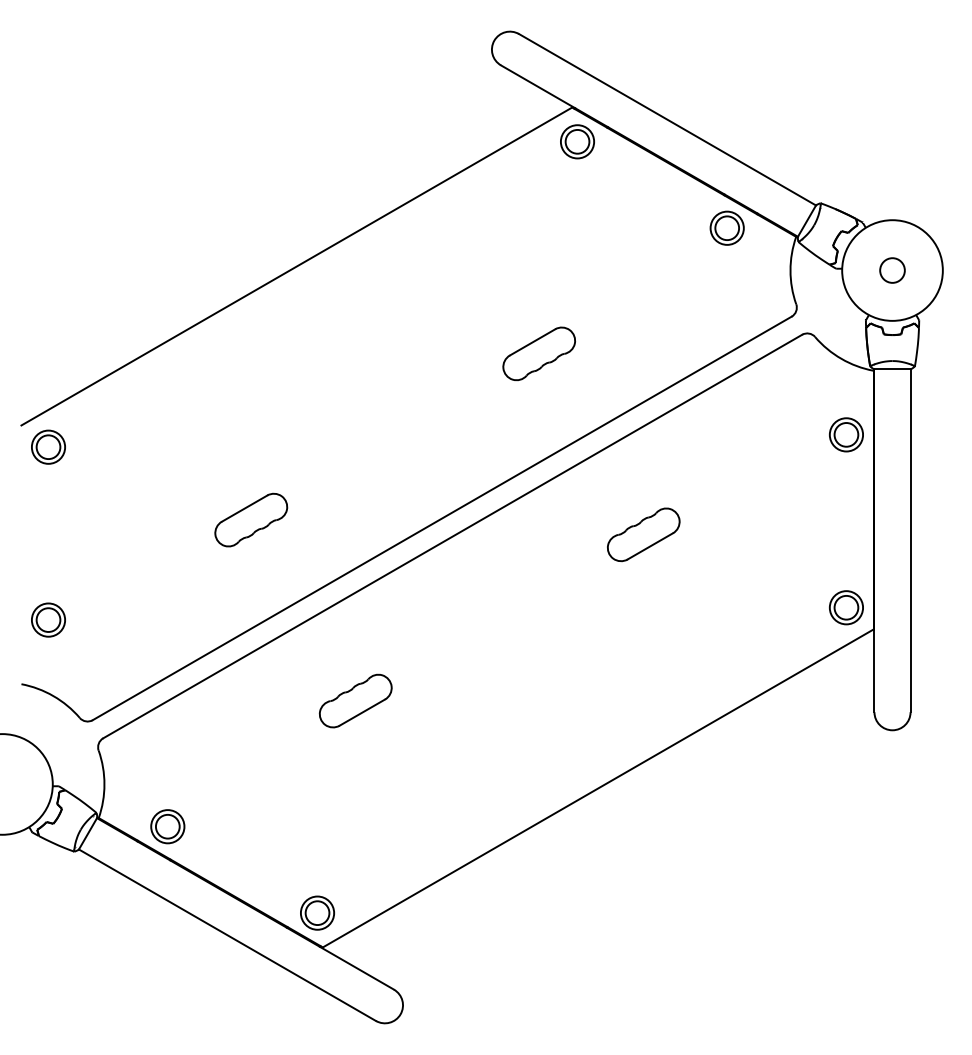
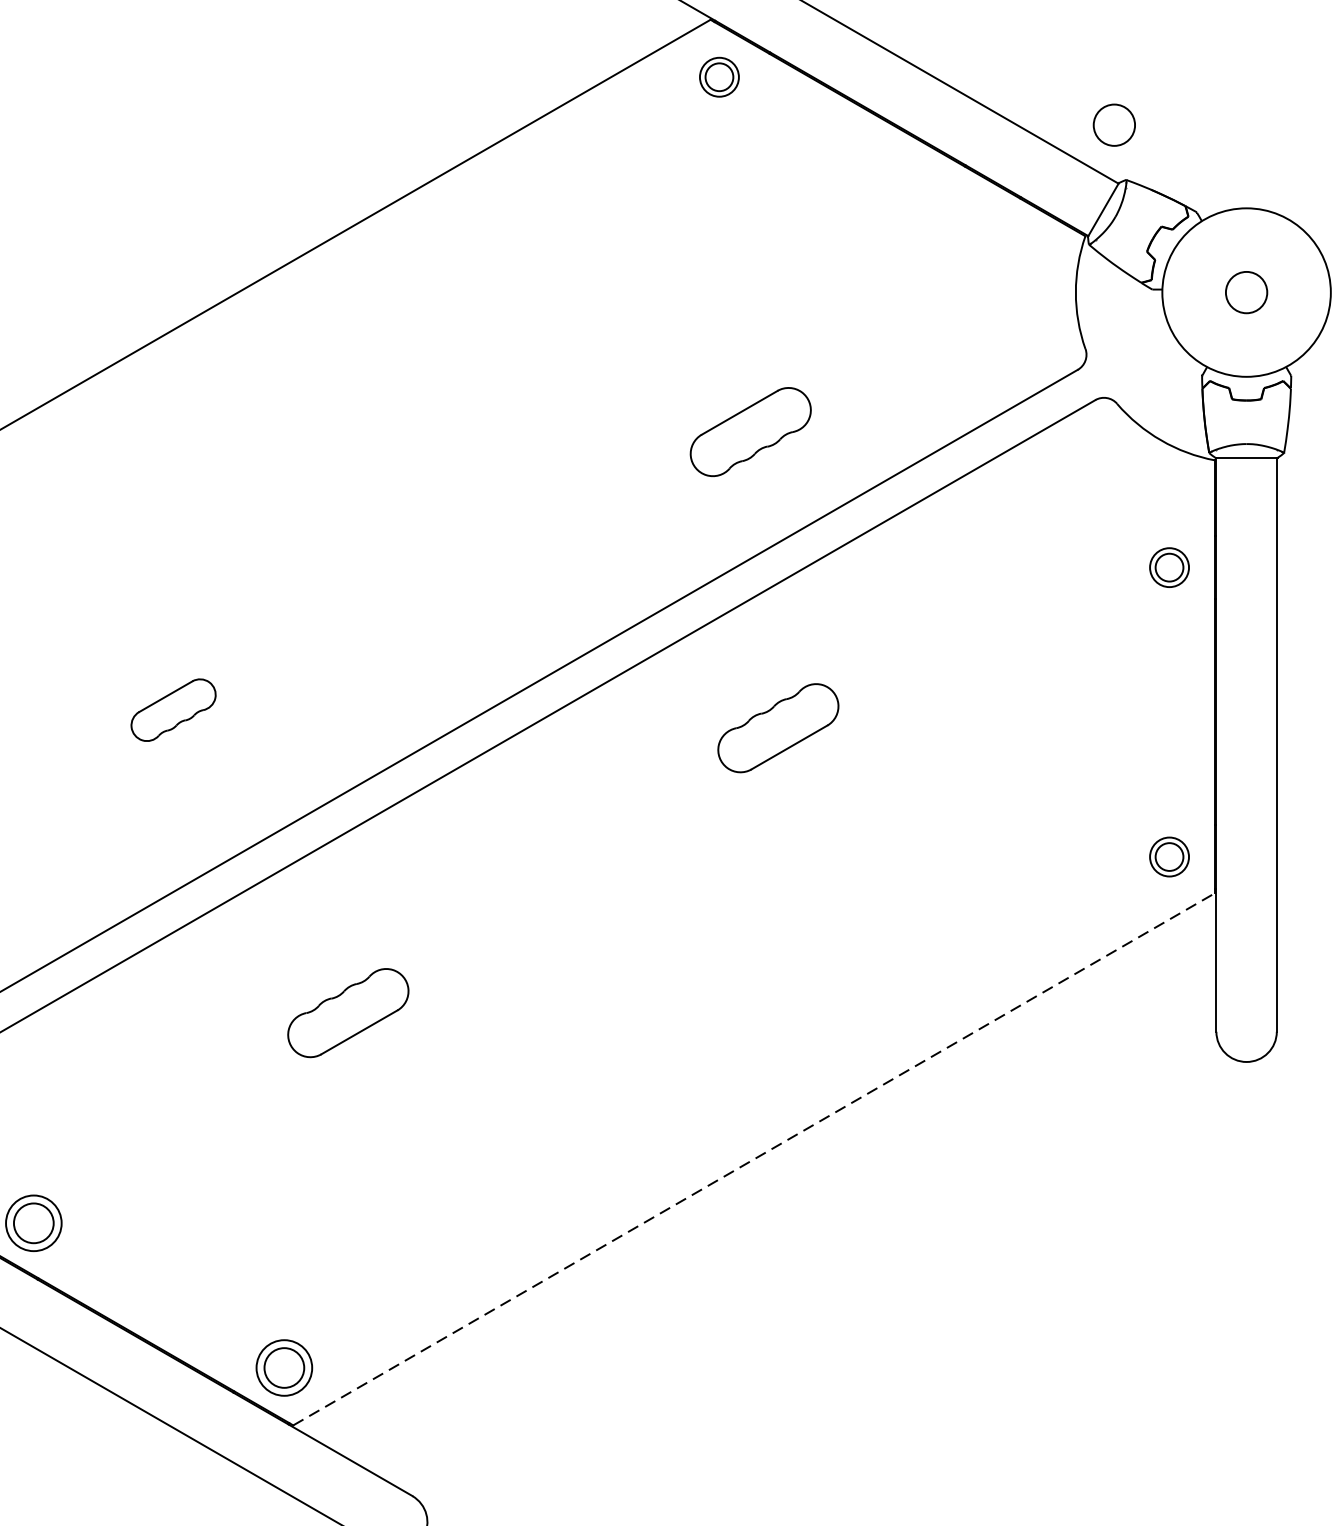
part: (577, 141) -> (719, 76), size x0.7
circle: (813, 170) -> (1114, 125), added
part: (726, 227) -> (968, 220), removed
part: (538, 353) -> (749, 431), moved
part: (846, 434) -> (1169, 566), size x0.7
part: (251, 519) -> (173, 709), size x0.7
part: (643, 534) -> (778, 727), moved
part: (846, 607) -> (1169, 856), size x0.7
line: (598, 788) -> (754, 1159), solid -> dashed

